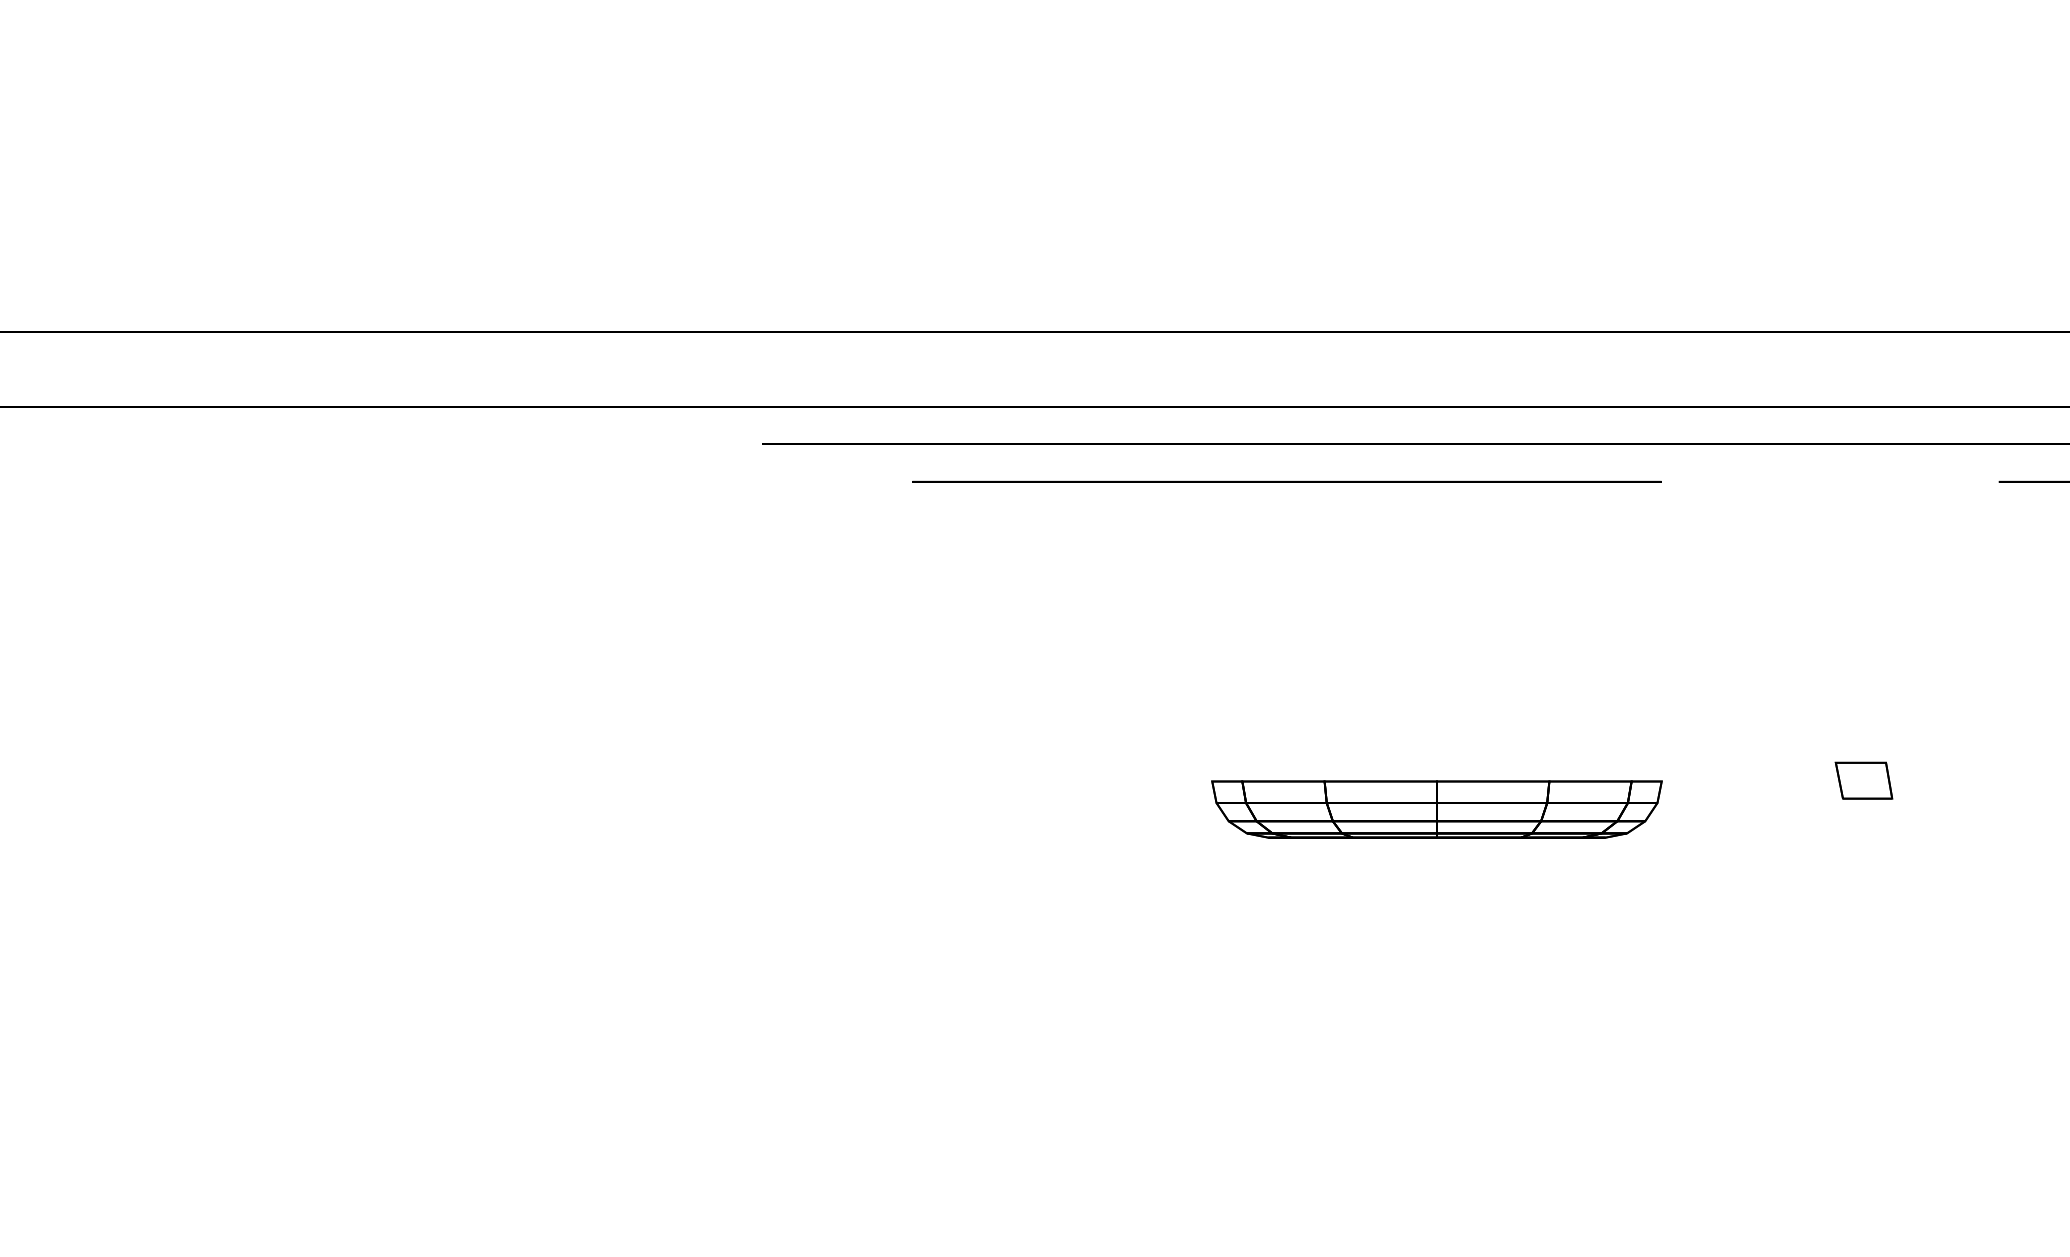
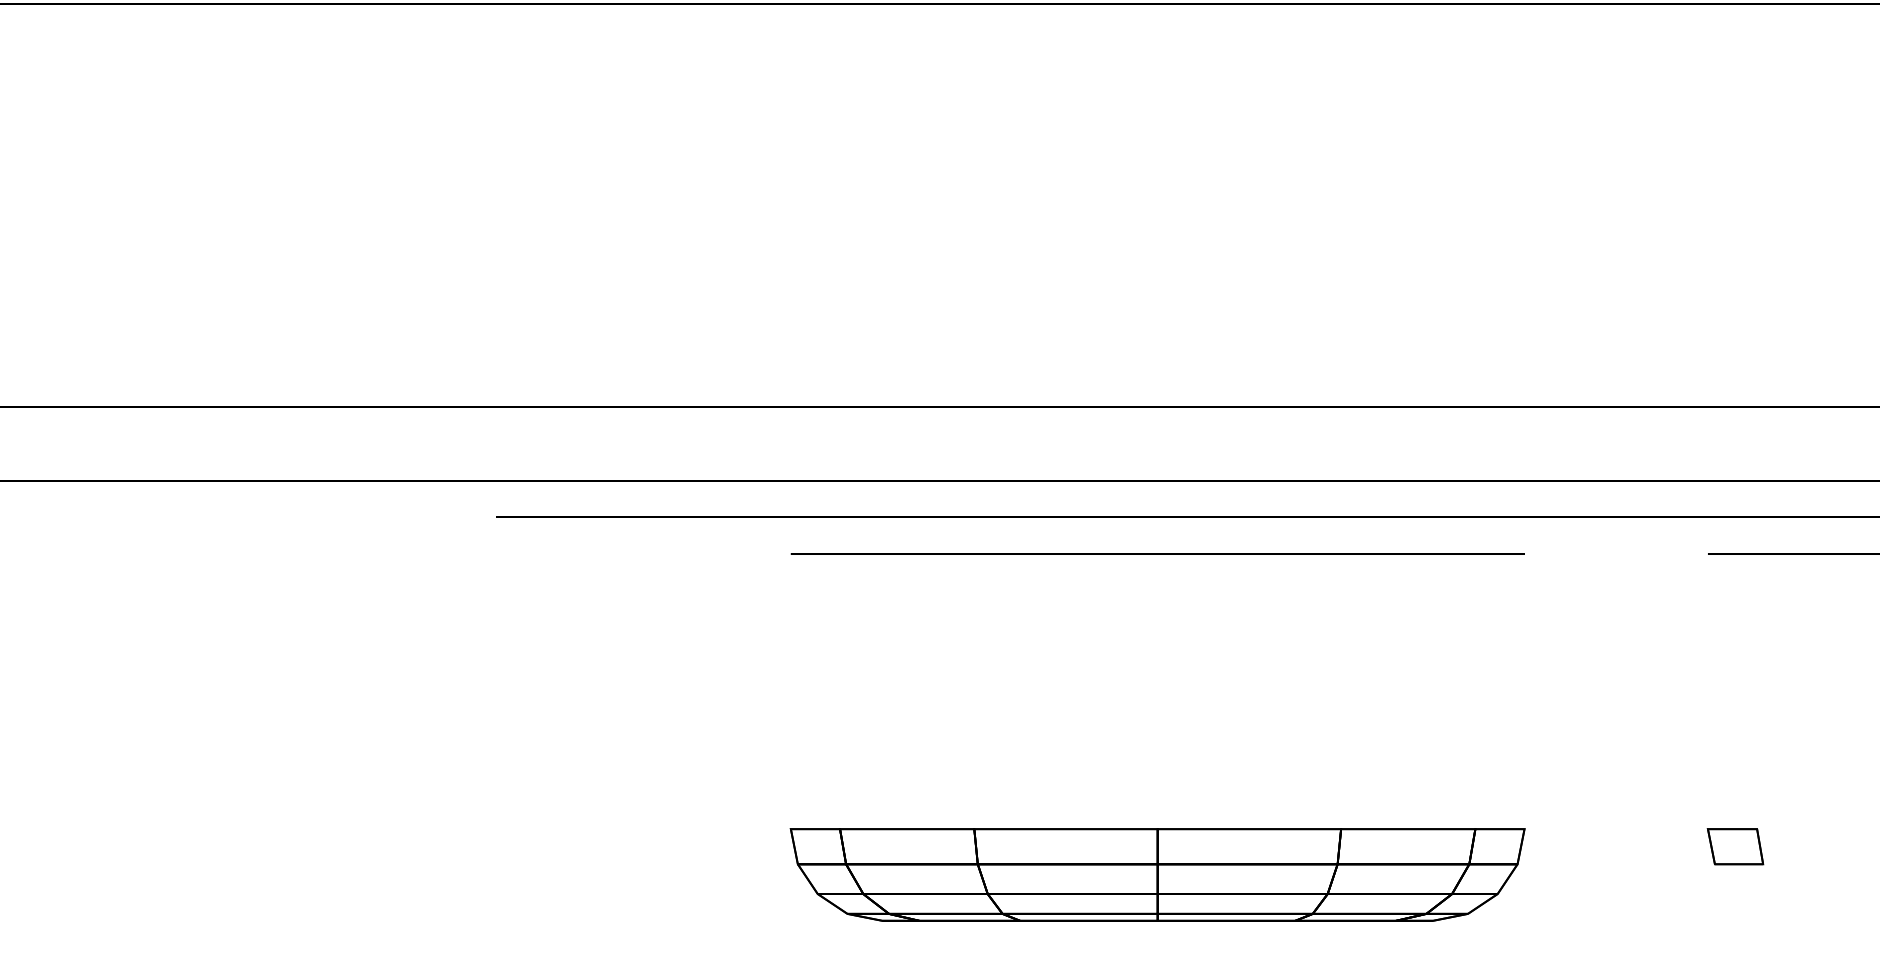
circle: (1286, 481) -> (1157, 553), moved
part: (1863, 780) -> (1735, 846), moved
part: (1436, 809) -> (1157, 874), size x1.67

